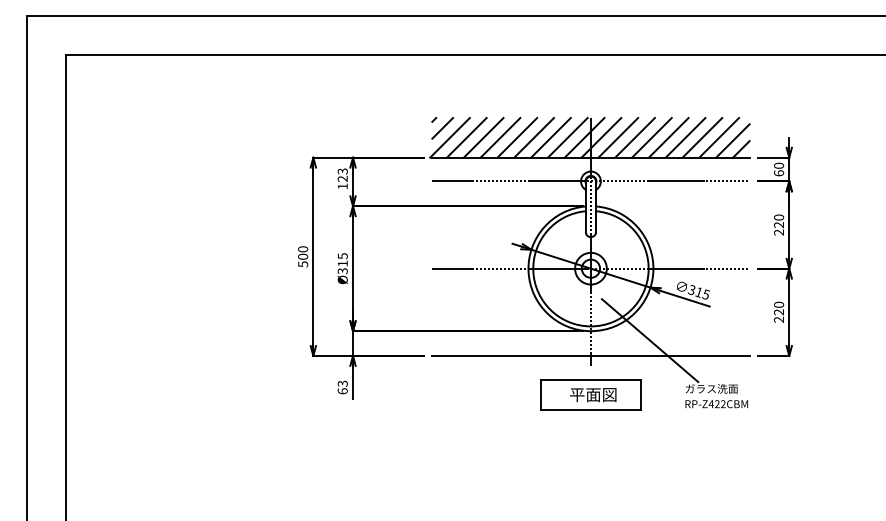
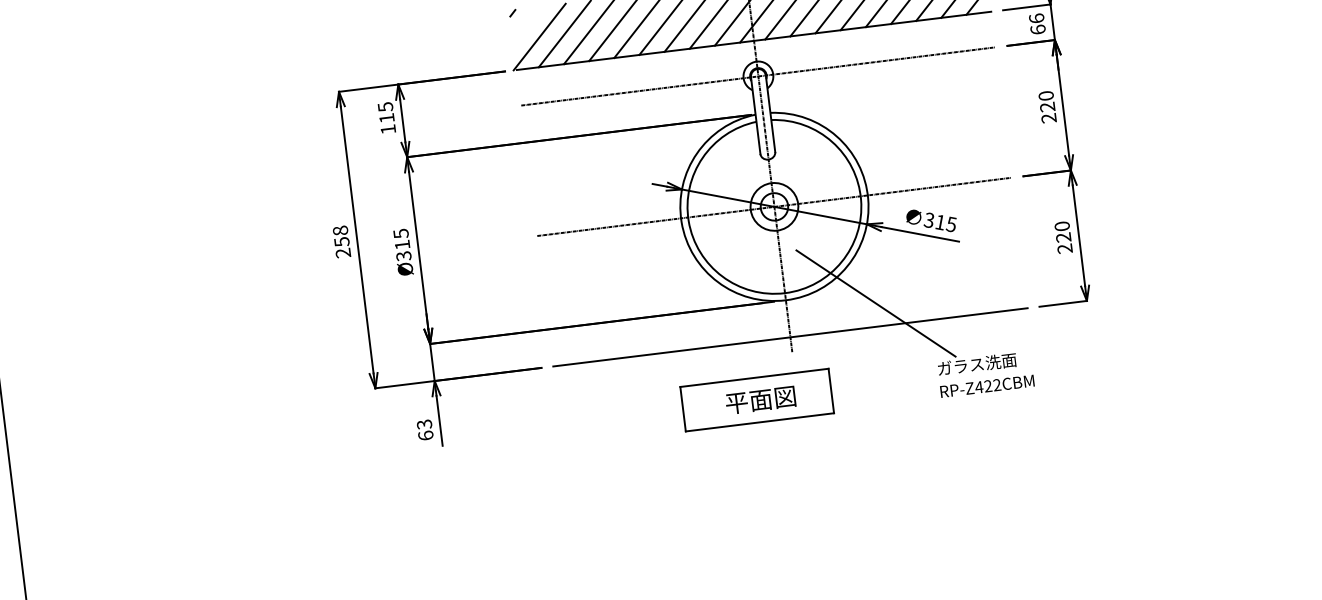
line: (442, 128) -> (526, 24), removed
text: (778, 165) -> (1035, 18), 60 -> 66
text: (342, 174) -> (385, 111), 123 -> 115
text: (303, 256) -> (342, 241), 500 -> 258
part: (590, 394) -> (756, 400), moved

